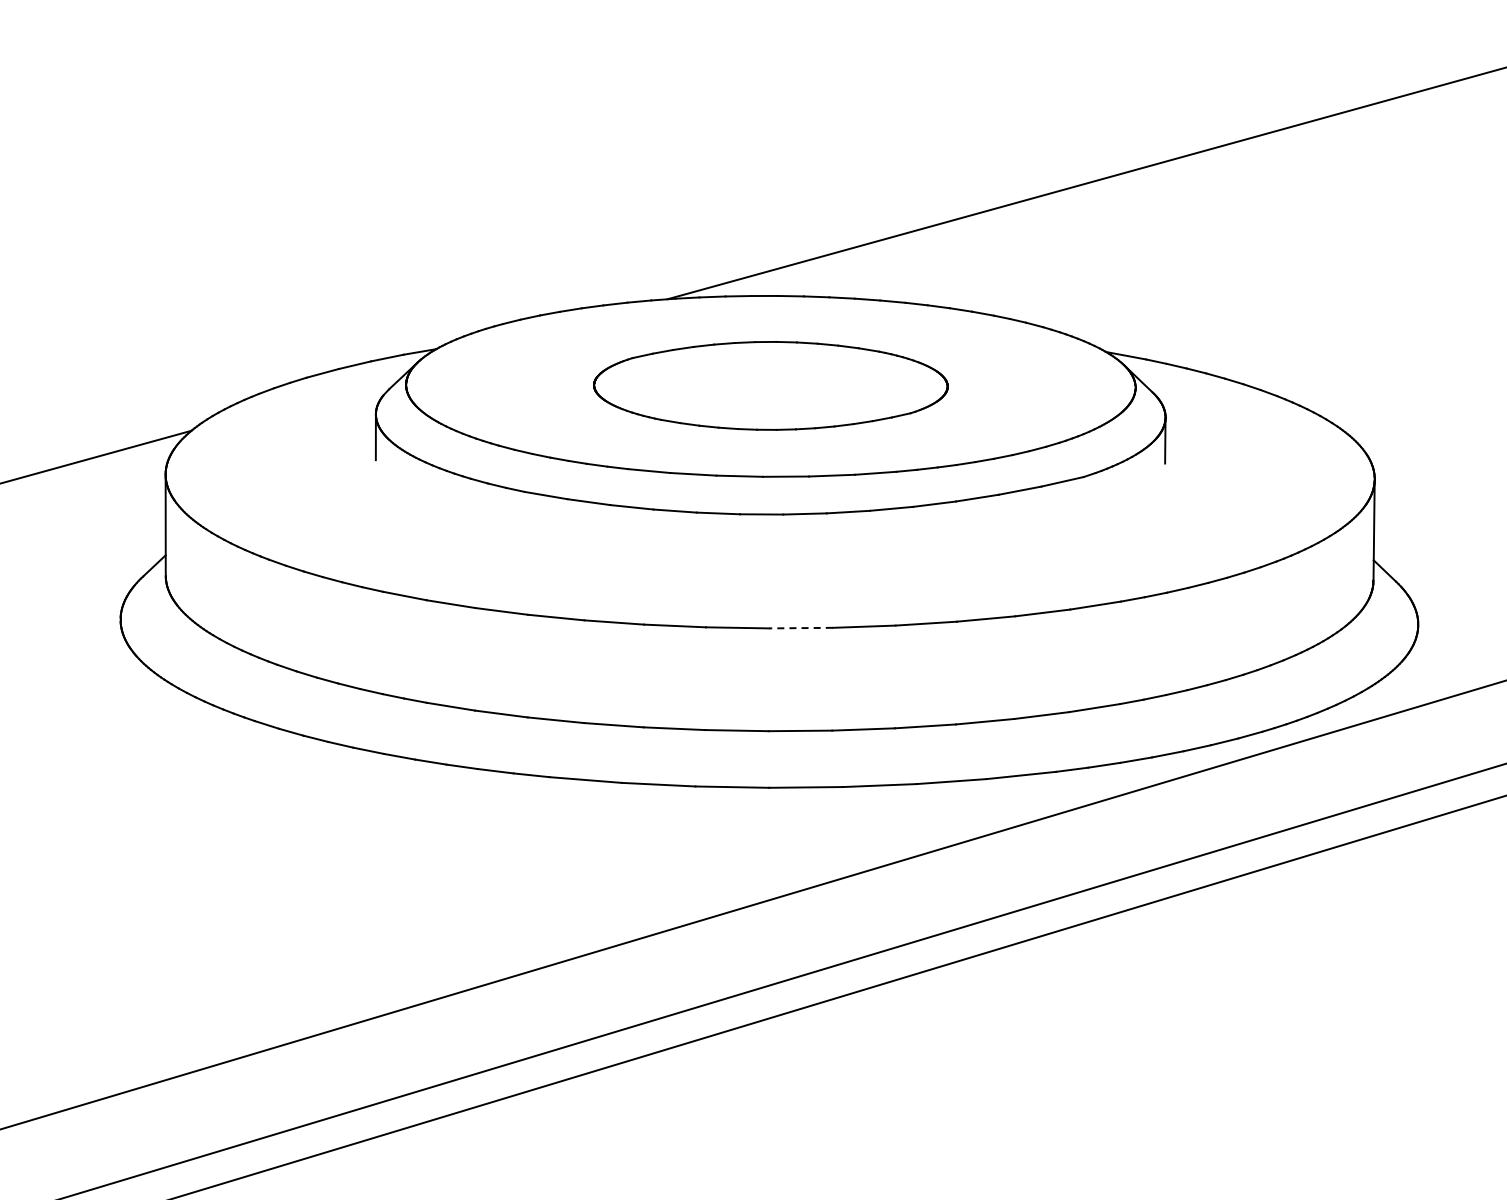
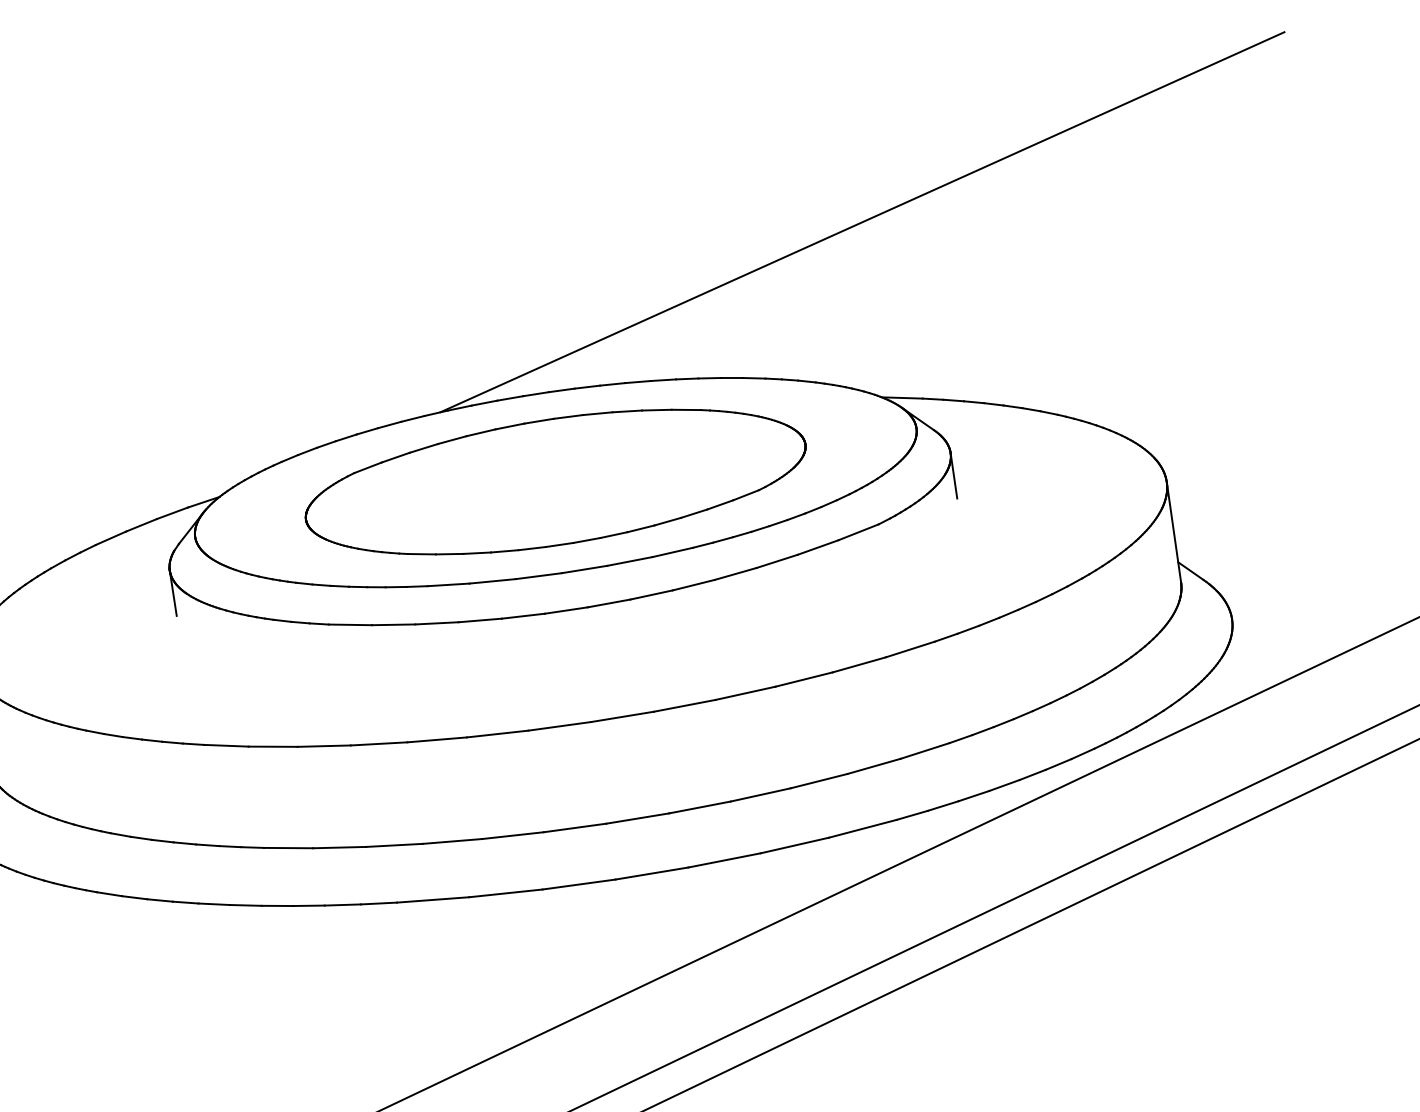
part: (770, 385) -> (555, 481), size x1.43
line: (801, 628) -> (623, 717), dashed -> solid

